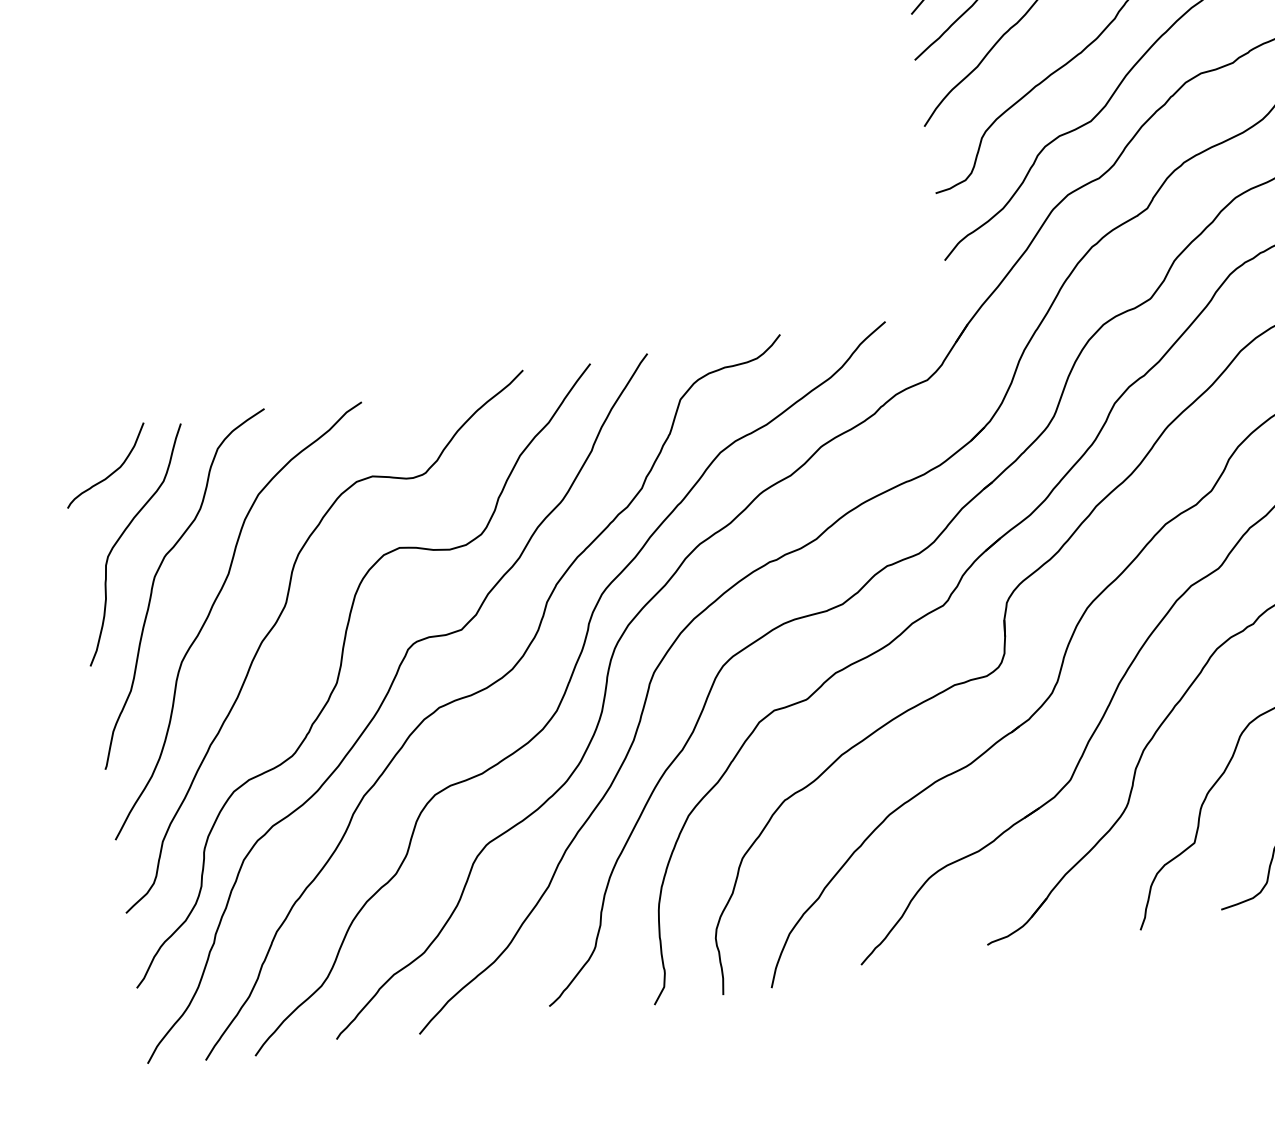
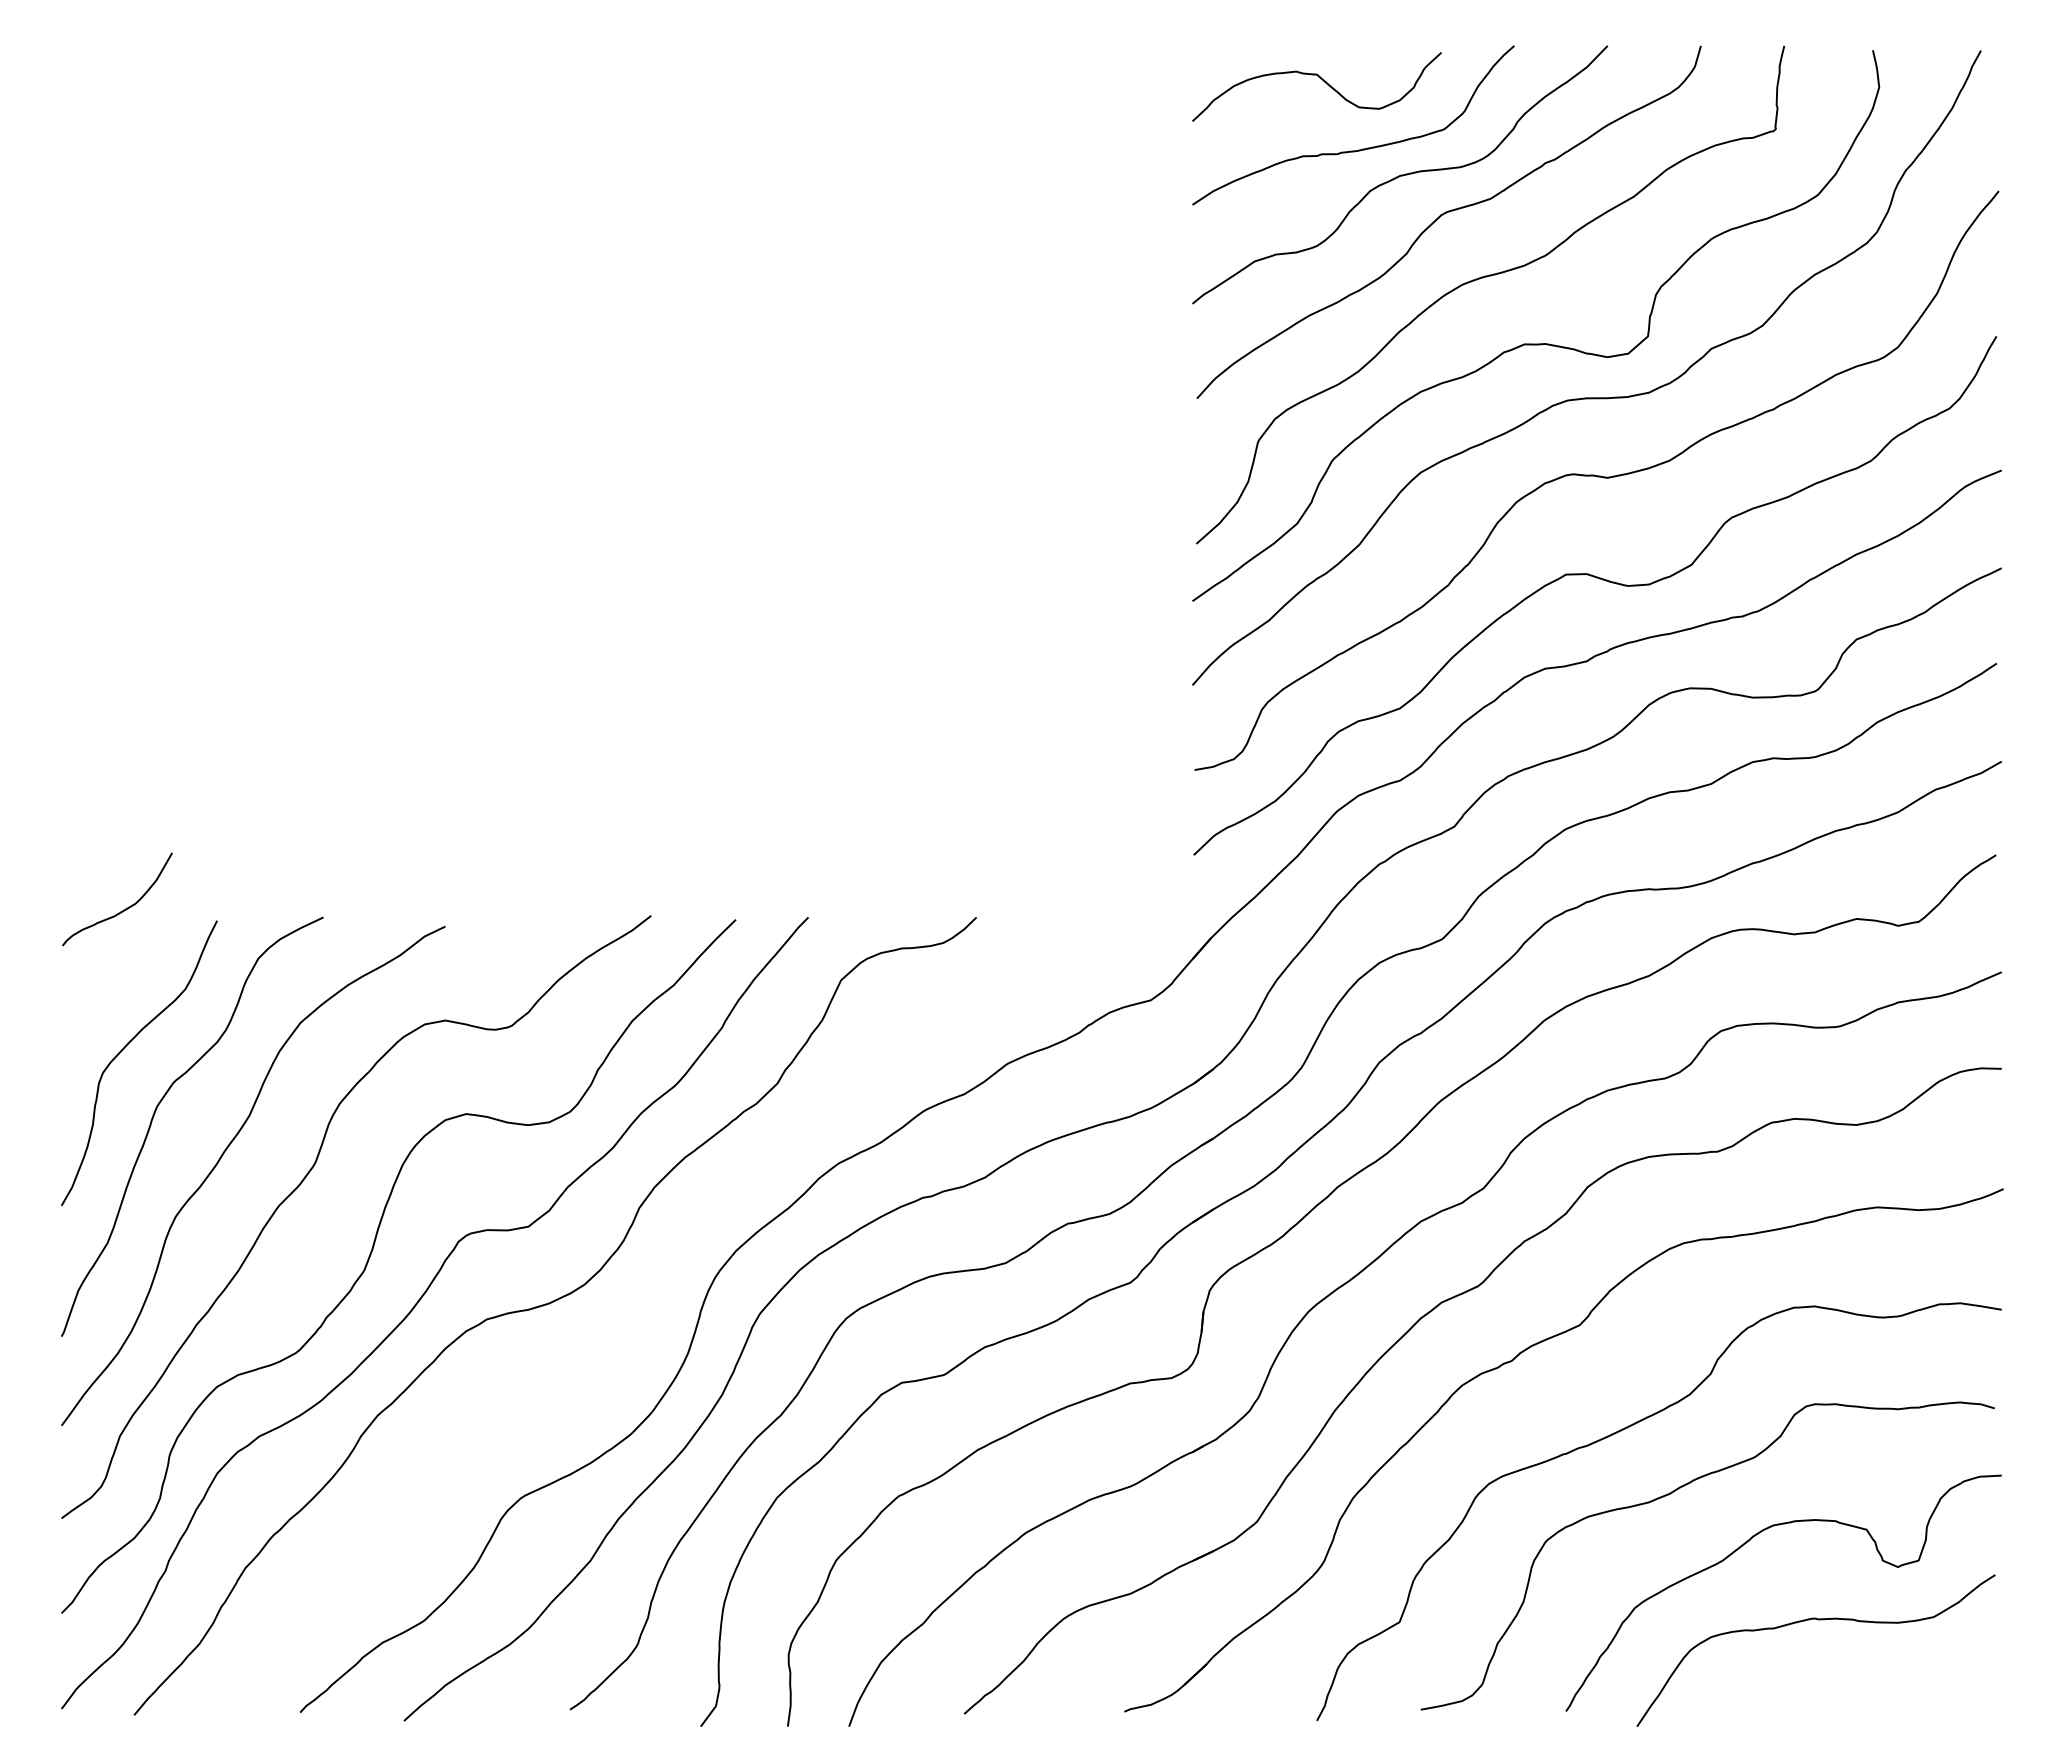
curve: (111, 472) -> (123, 909), moved
curve: (568, 686) -> (650, 1316), removed

